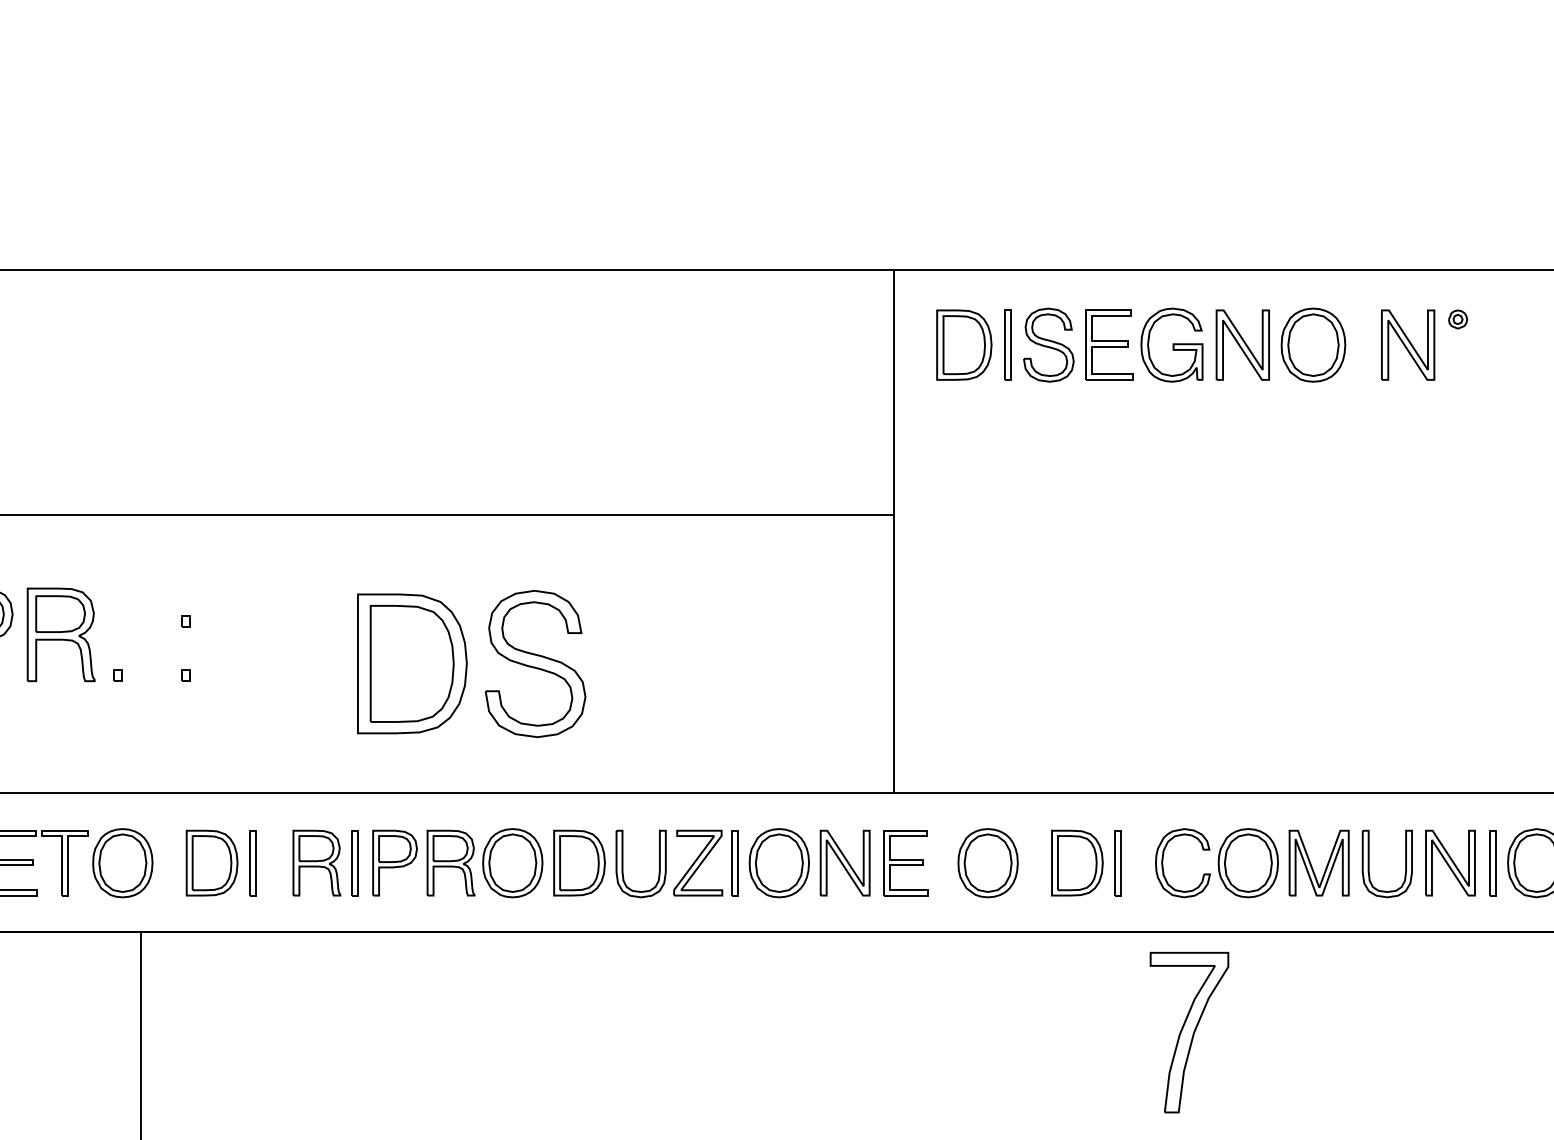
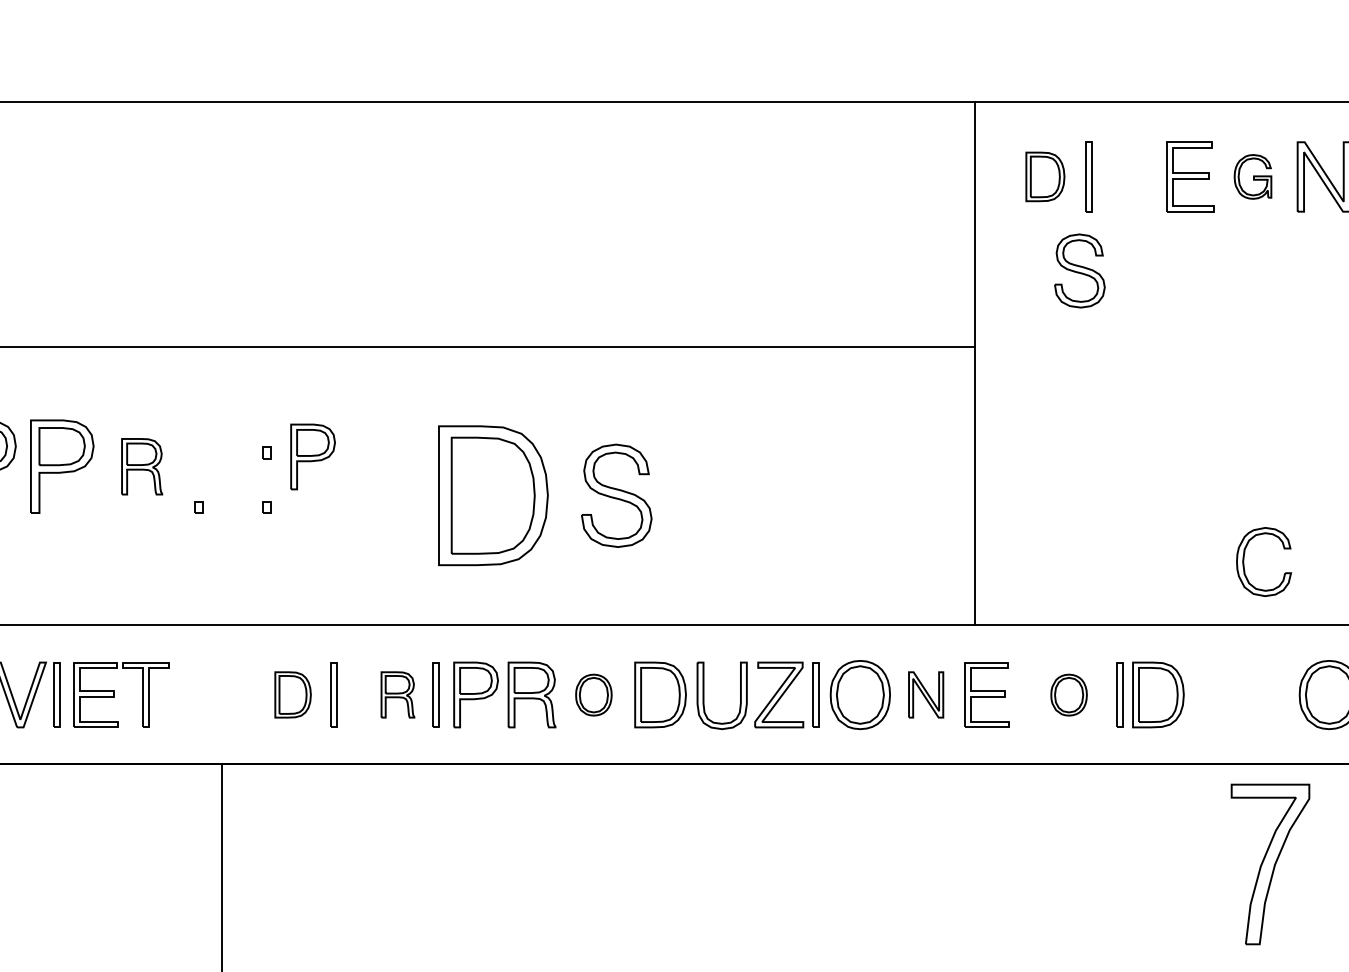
part: (964, 344) -> (1045, 176), size x0.7
part: (1048, 344) -> (1079, 270), moved
part: (1171, 344) -> (1252, 176), size x0.6
part: (231, 624) -> (312, 456), added
part: (60, 634) -> (141, 466), size x0.6
part: (535, 663) -> (616, 495), size x0.7
part: (211, 862) -> (292, 694), size x0.7
part: (316, 862) -> (397, 694), size x0.7
part: (844, 862) -> (925, 694), size x0.7
part: (122, 863) -> (203, 695), removed
part: (512, 863) -> (593, 695), size x0.6
part: (987, 863) -> (1068, 695), size x0.6
part: (1117, 863) -> (1119, 695), moved
part: (1163, 863) -> (1244, 562), moved

